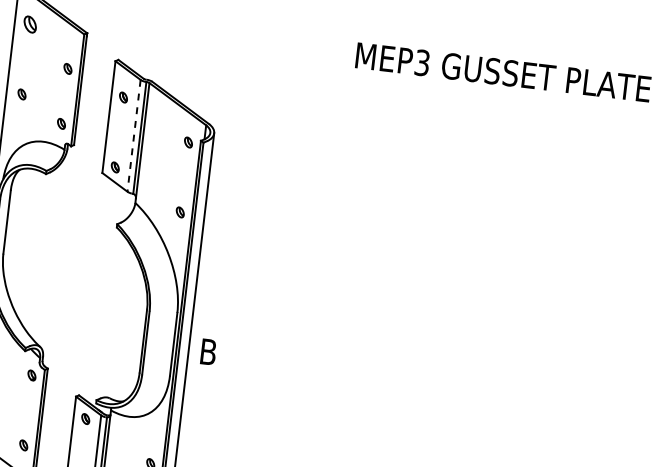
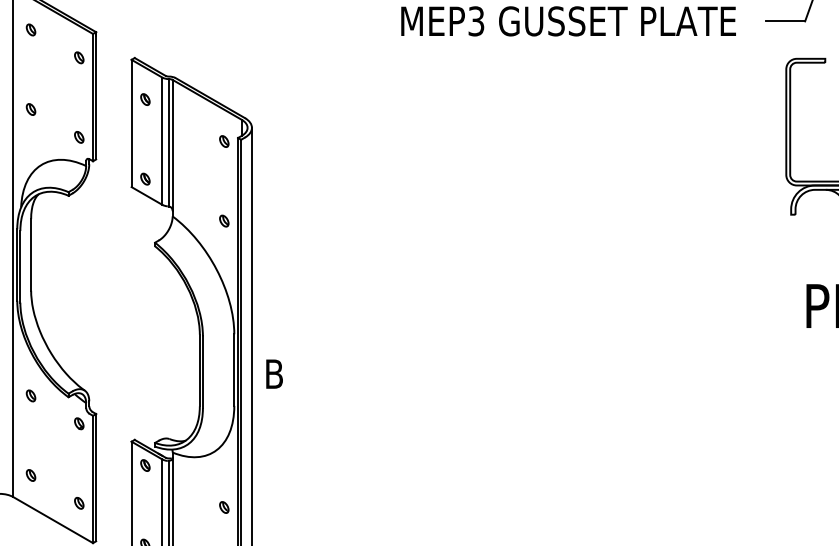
part: (29, 24) -> (30, 29), size x0.62
part: (68, 68) -> (79, 57), moved
line: (134, 136) -> (162, 141), dashed -> solid

